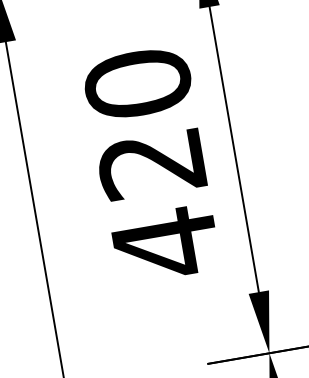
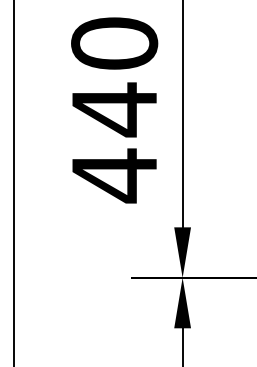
text: (150, 163) -> (113, 109), 420 -> 440

